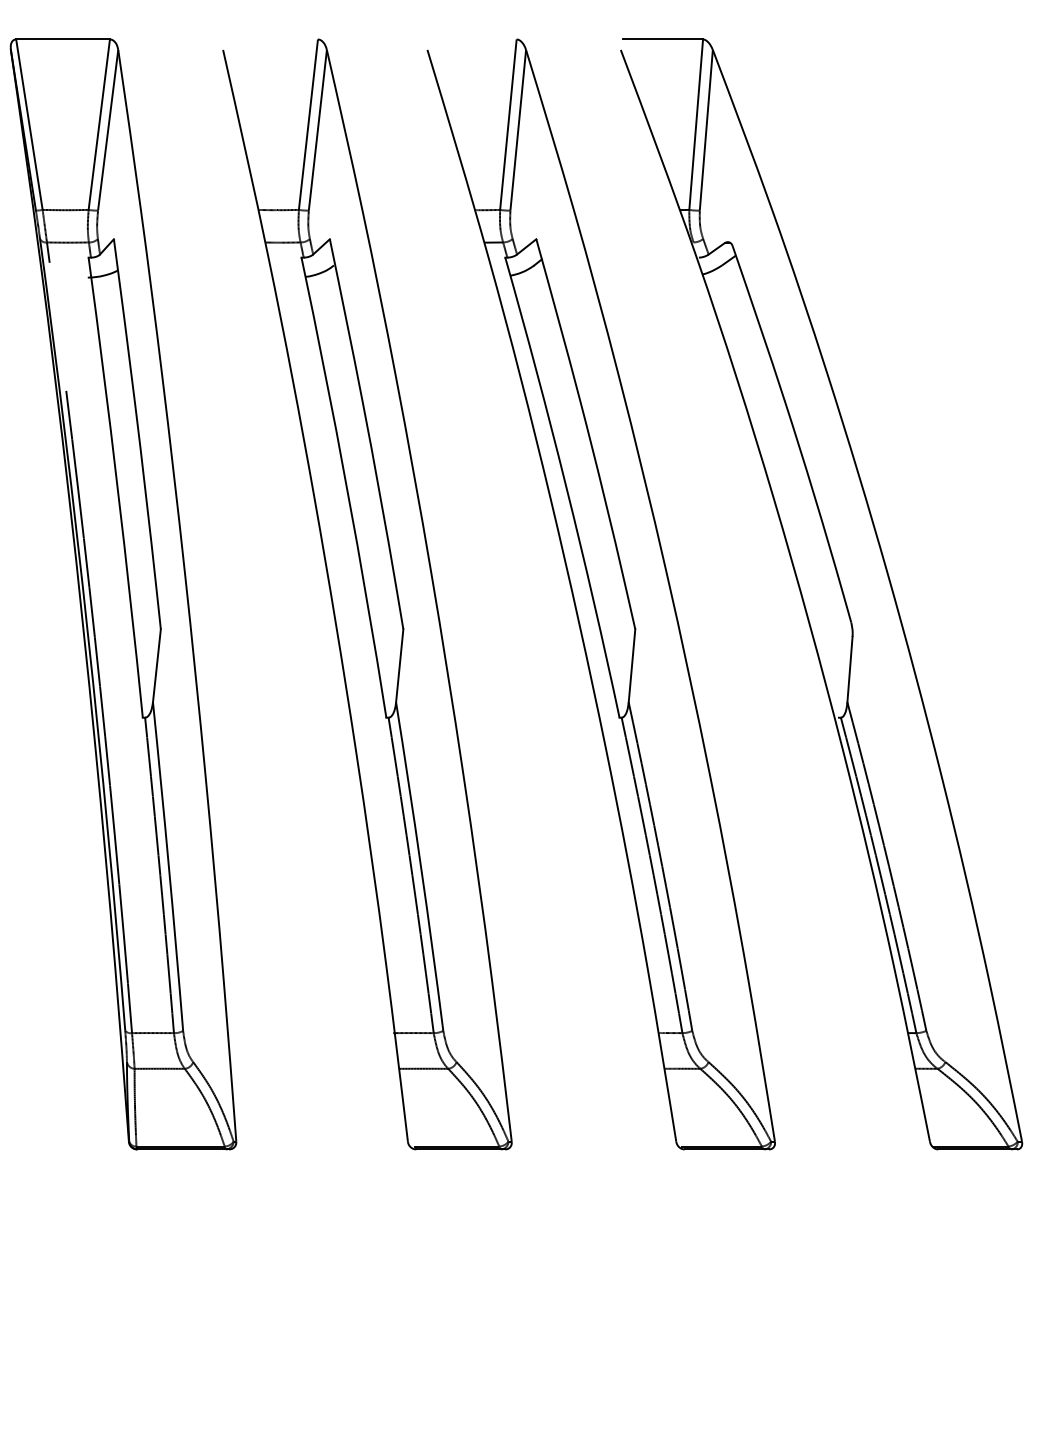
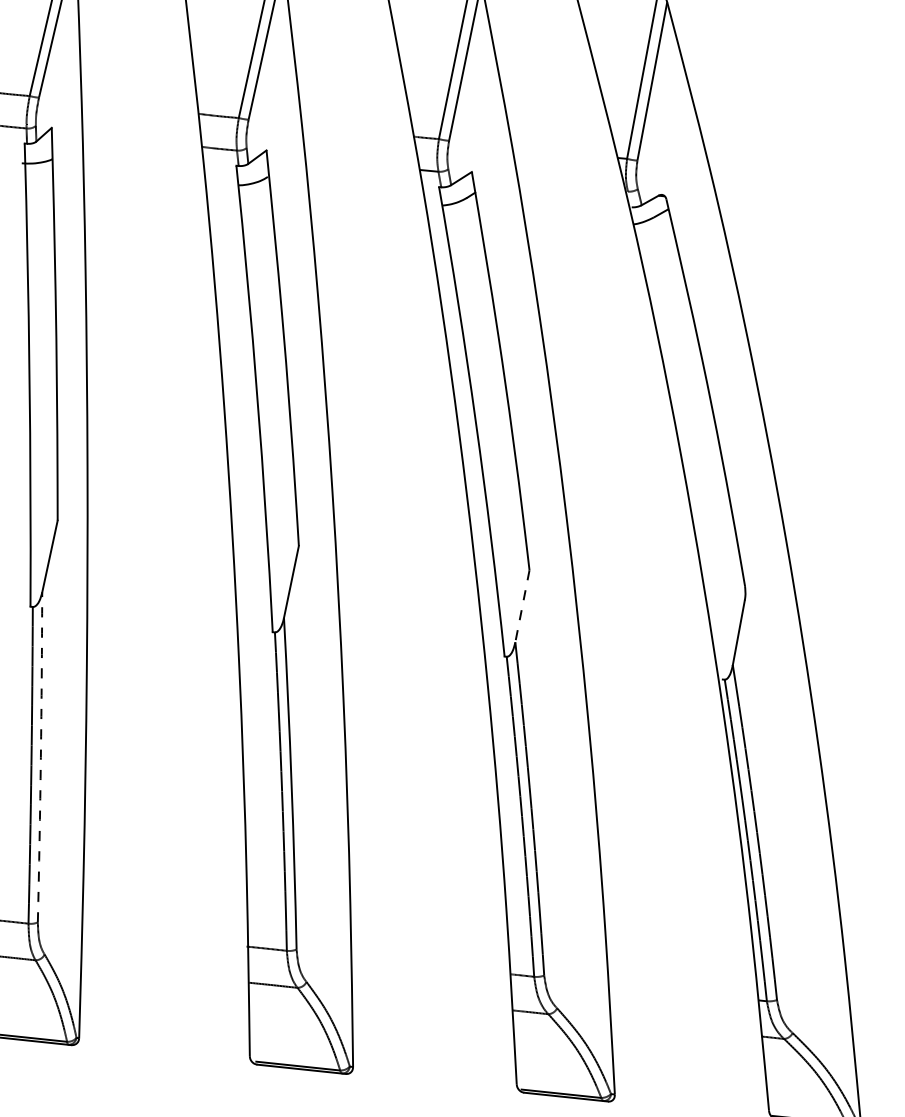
line: (632, 665) -> (522, 605), solid -> dashed
arc: (168, 866) -> (40, 757), solid -> dashed

